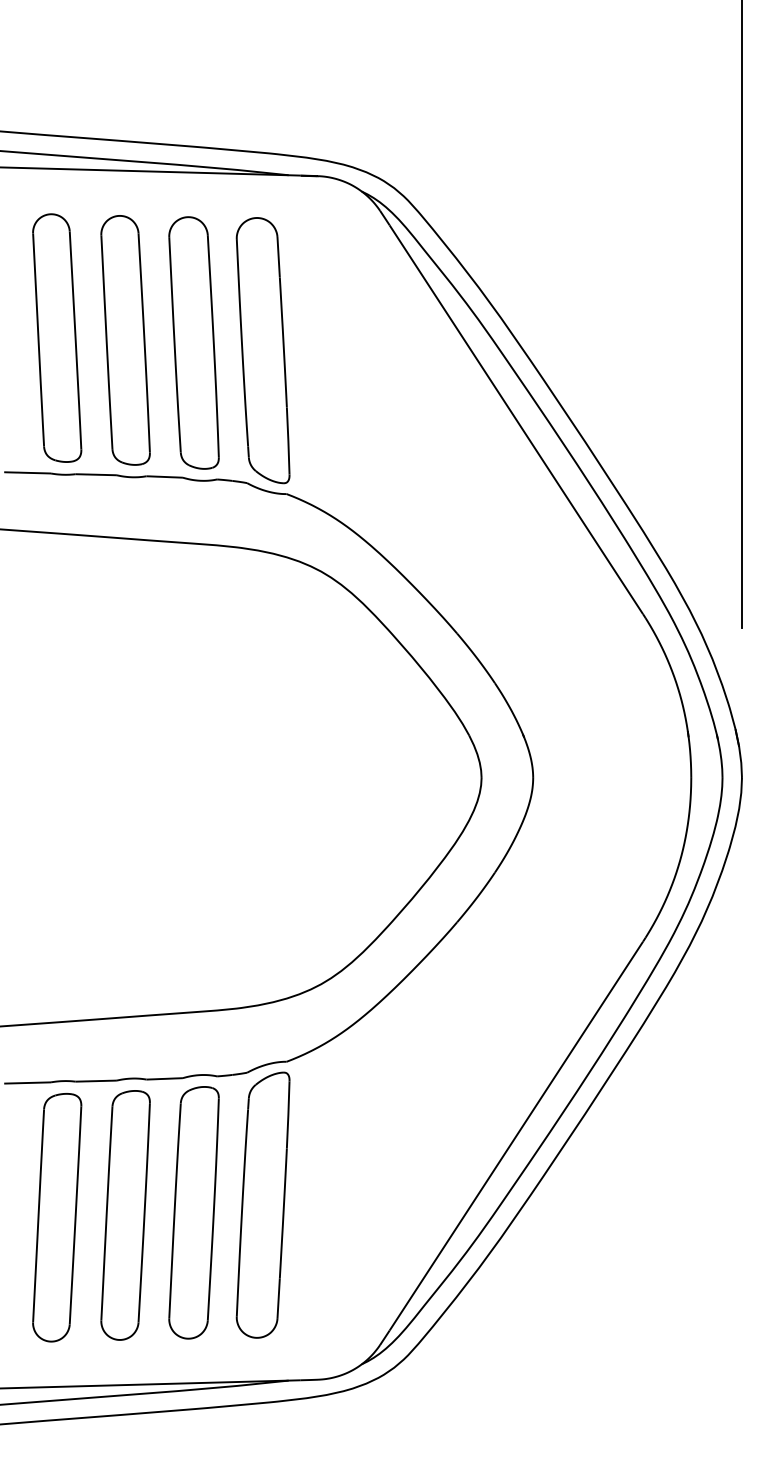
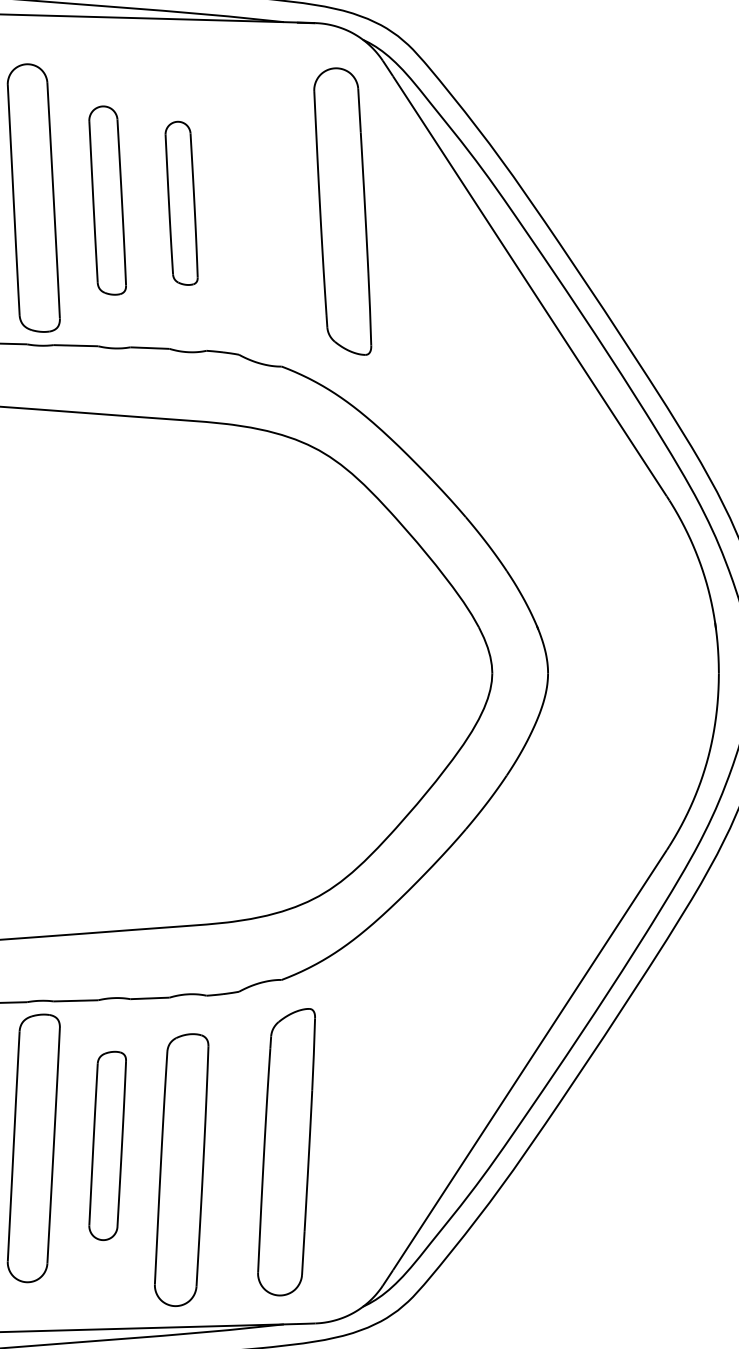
part: (125, 340) -> (107, 200), size x0.7
part: (193, 342) -> (181, 202), size x0.6
part: (262, 350) -> (342, 211), moved
part: (262, 1204) -> (285, 1151), moved
part: (193, 1212) -> (181, 1169), moved
part: (125, 1215) -> (107, 1146), size x0.7

